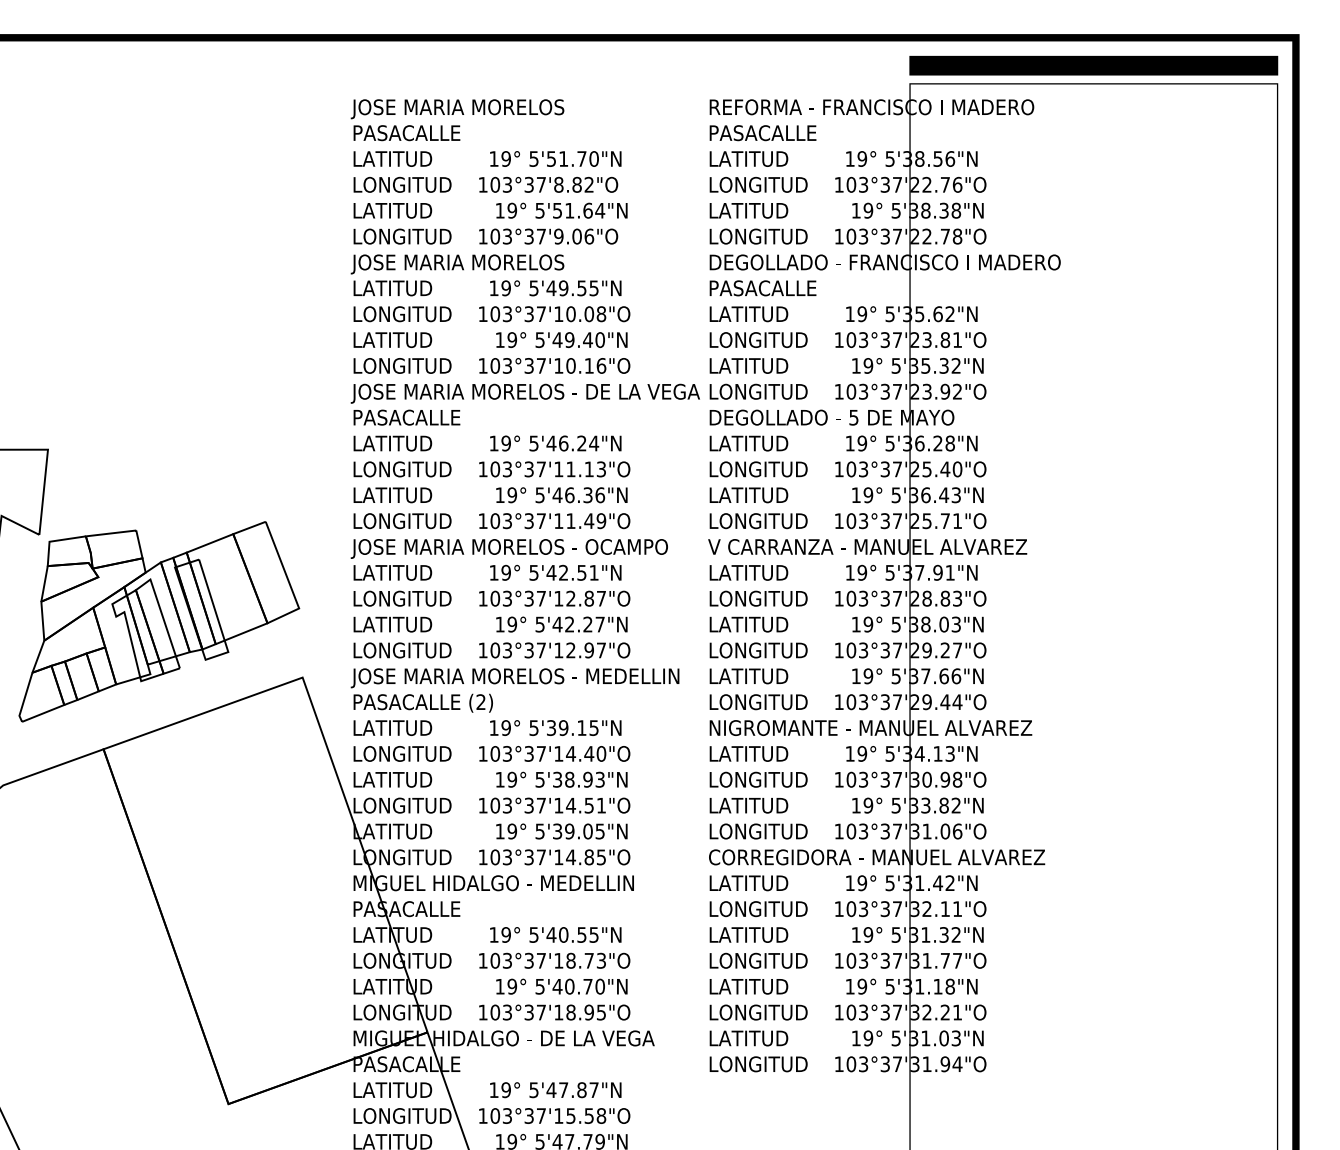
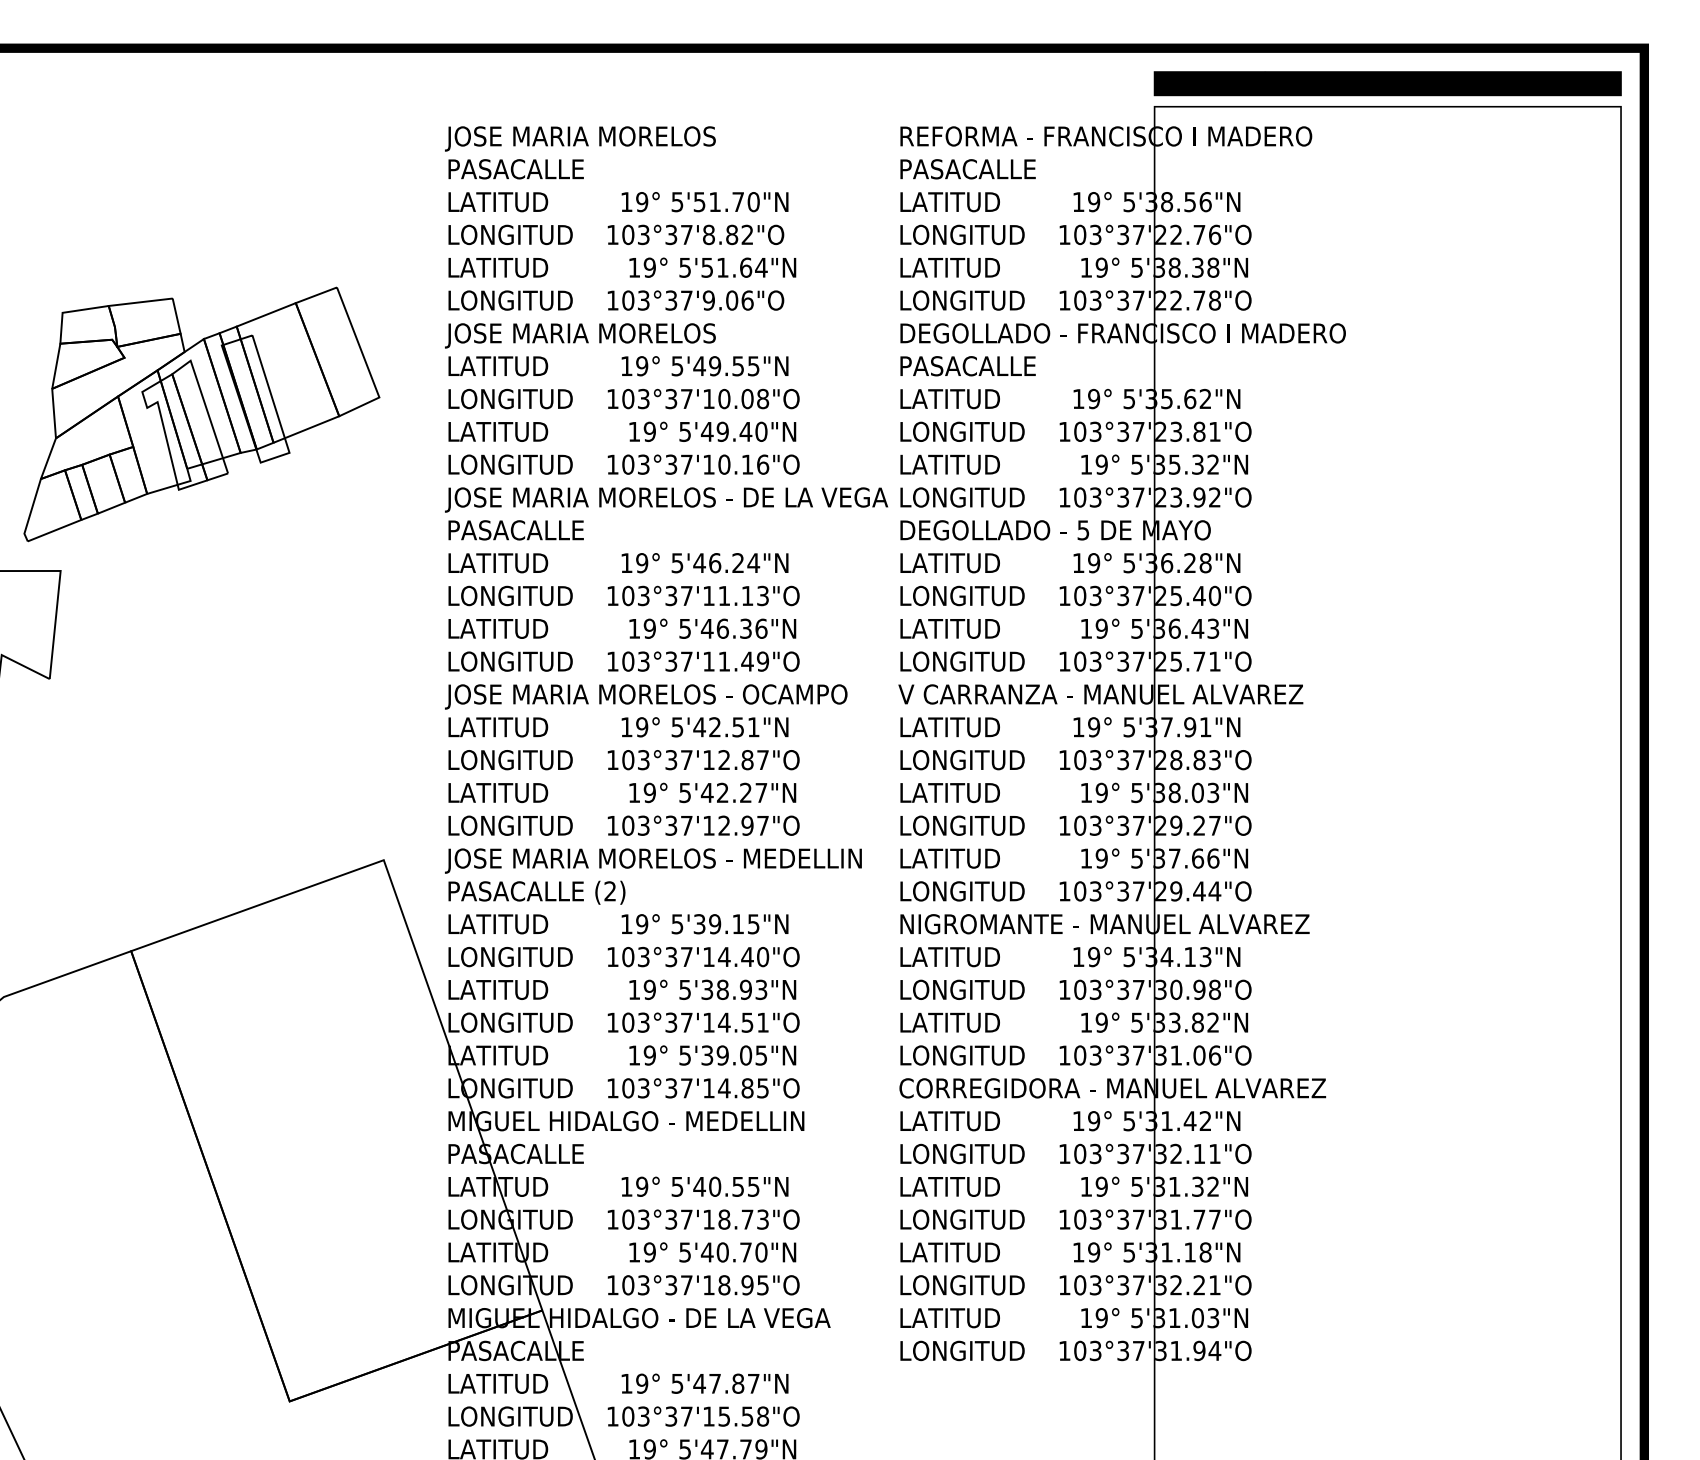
part: (158, 621) -> (201, 414), moved

